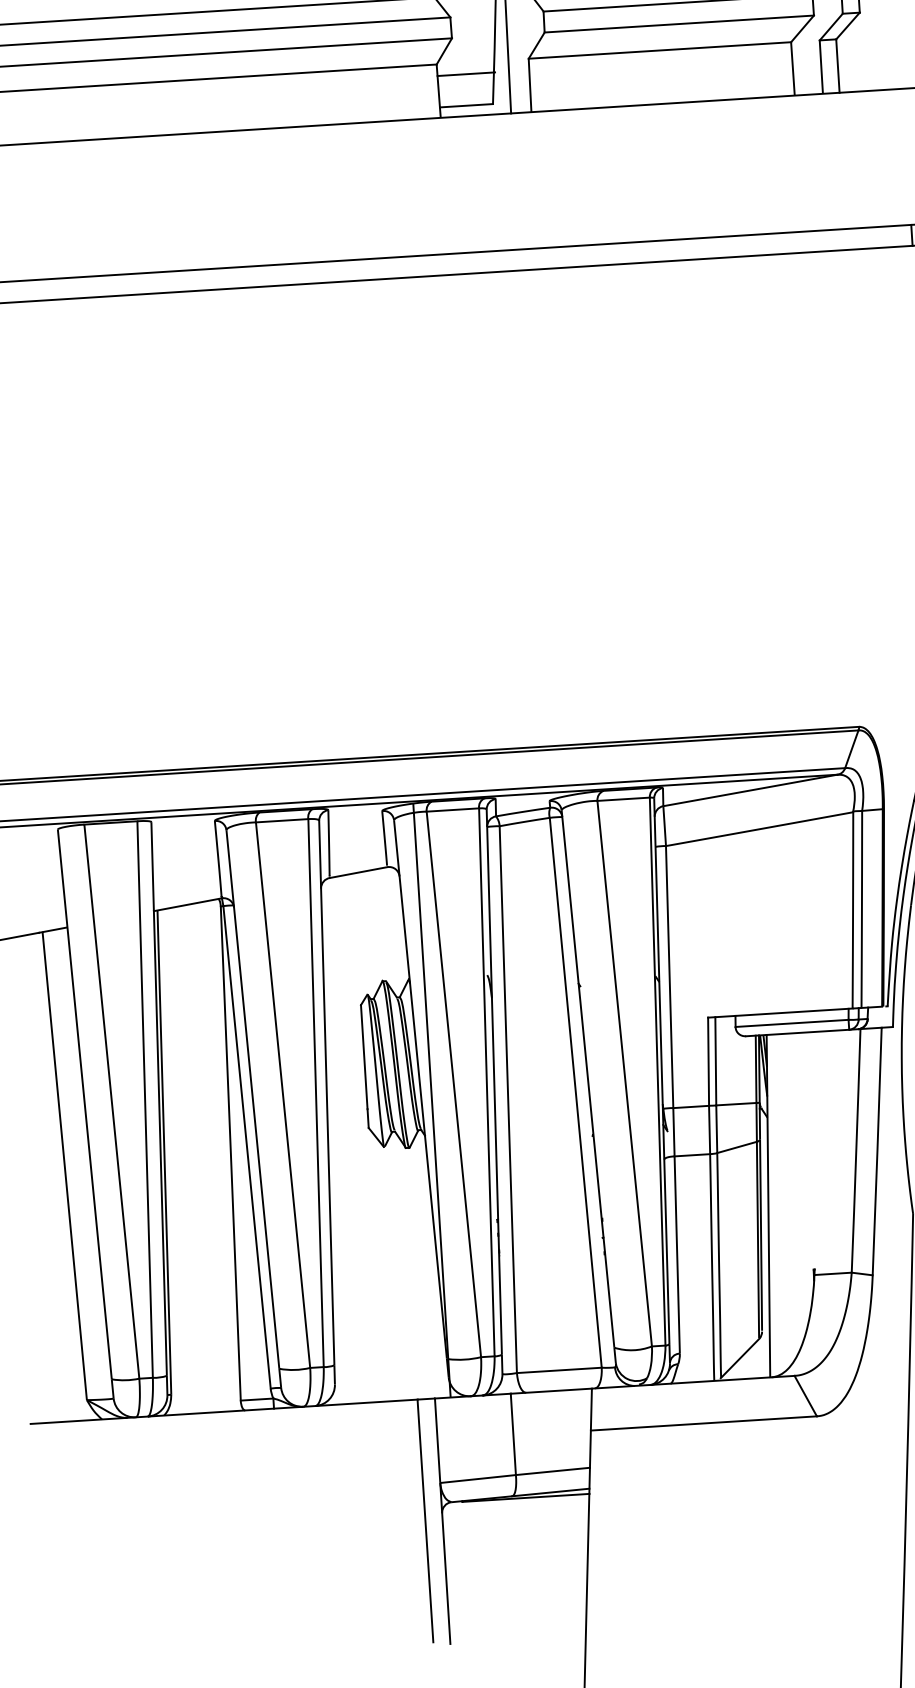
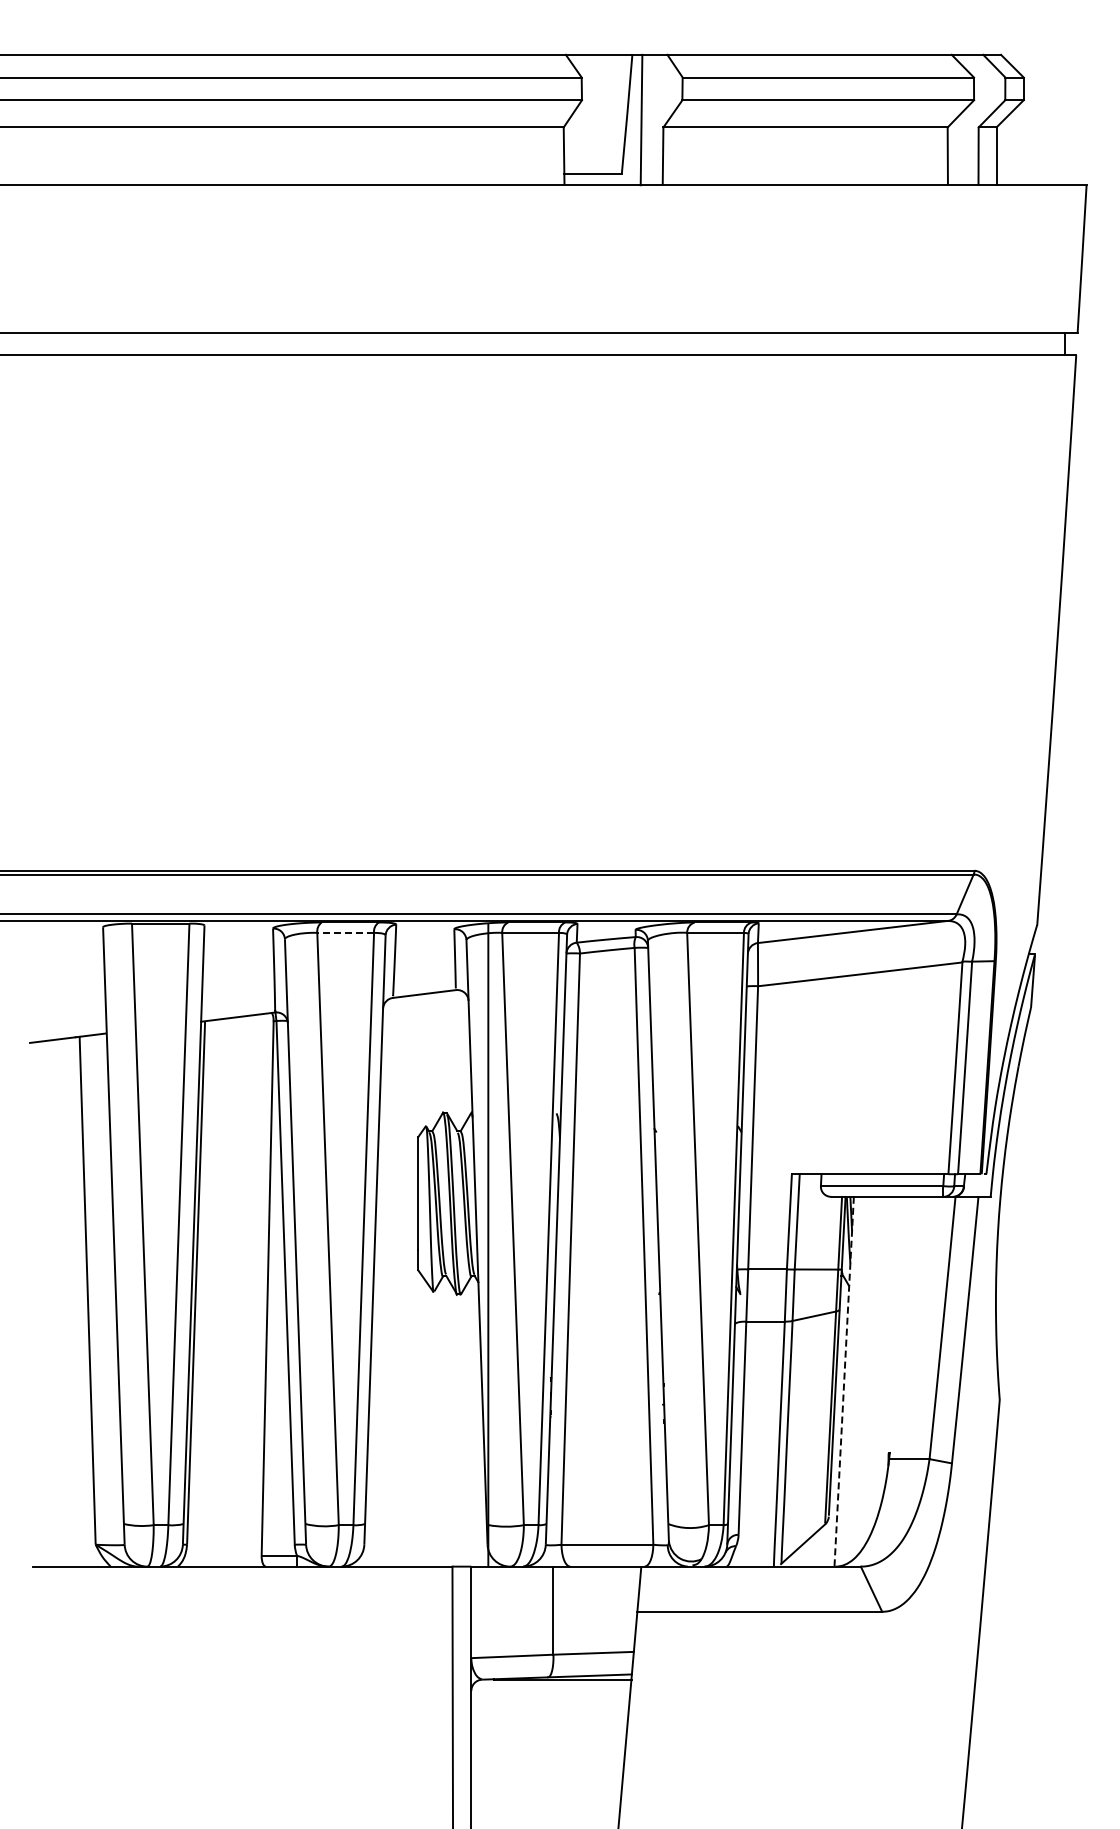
line: (465, 73) -> (594, 139), removed
line: (281, 820) -> (345, 932), solid -> dashed
line: (768, 1205) -> (844, 1381), solid -> dashed

